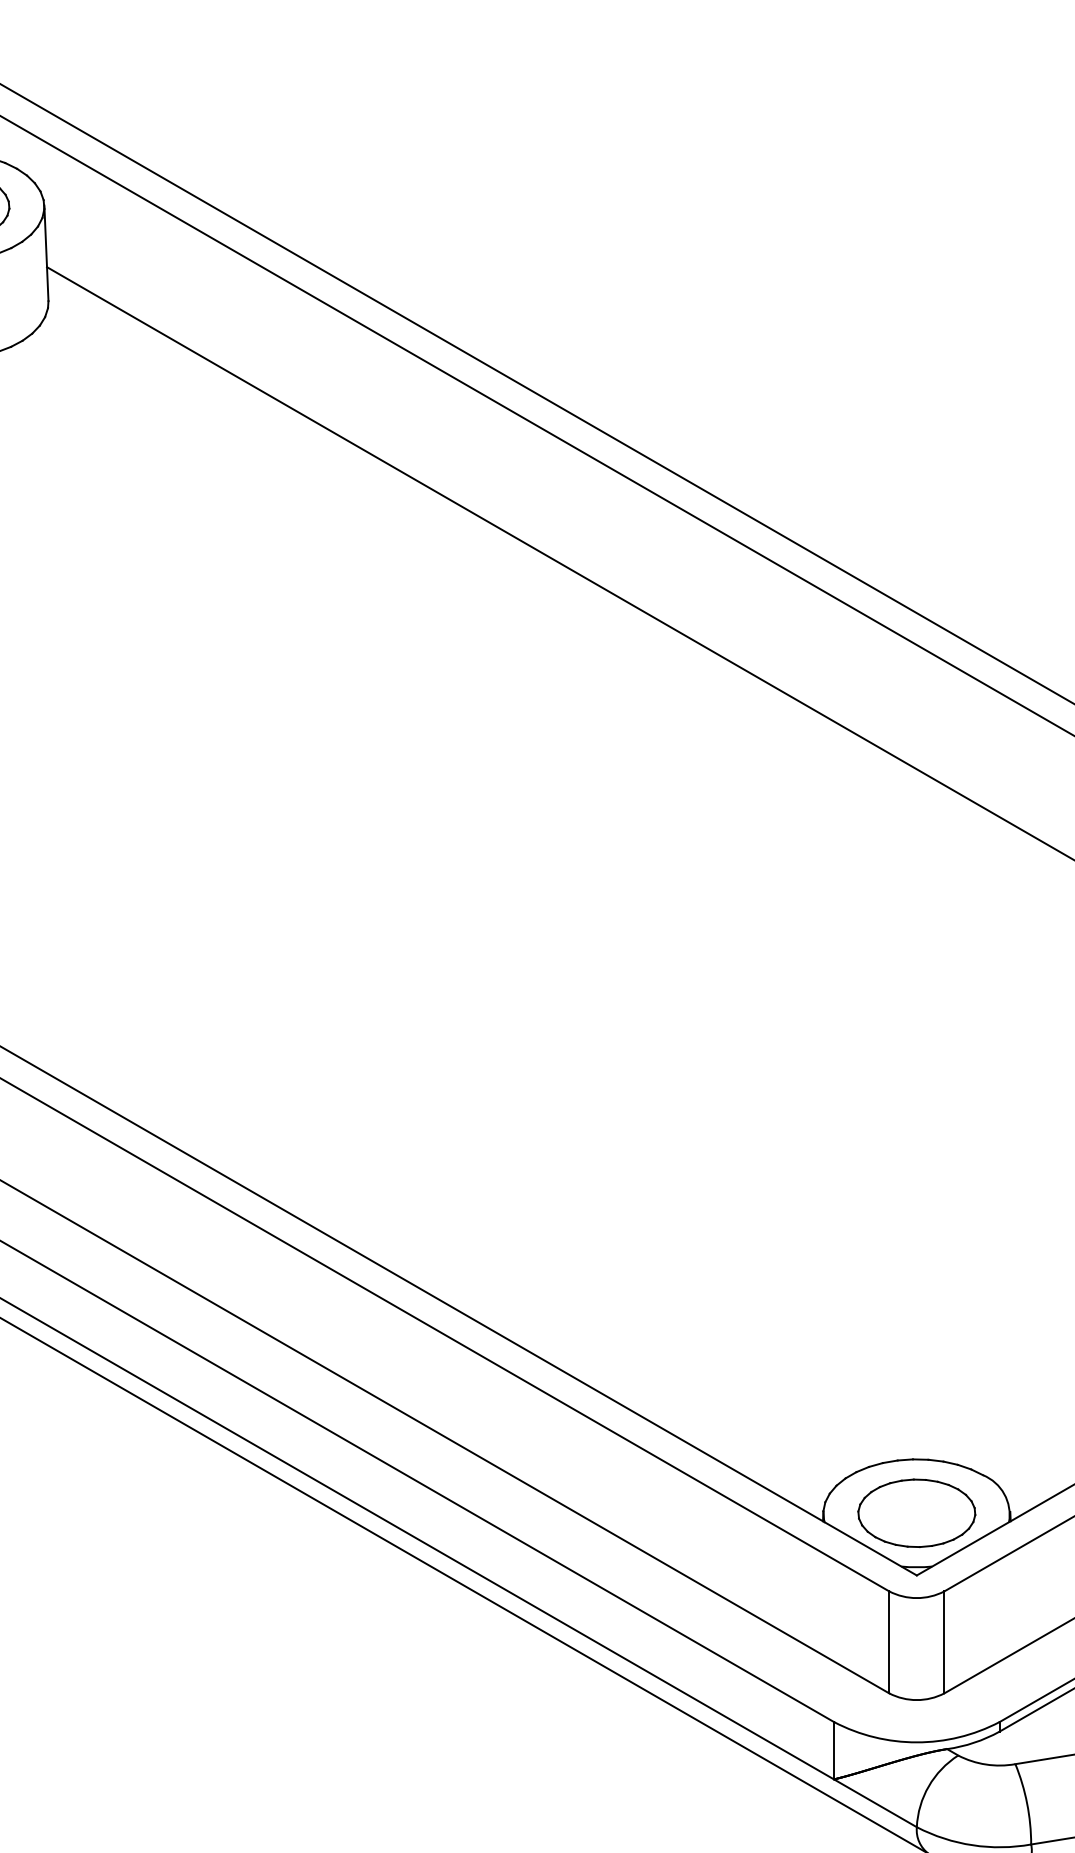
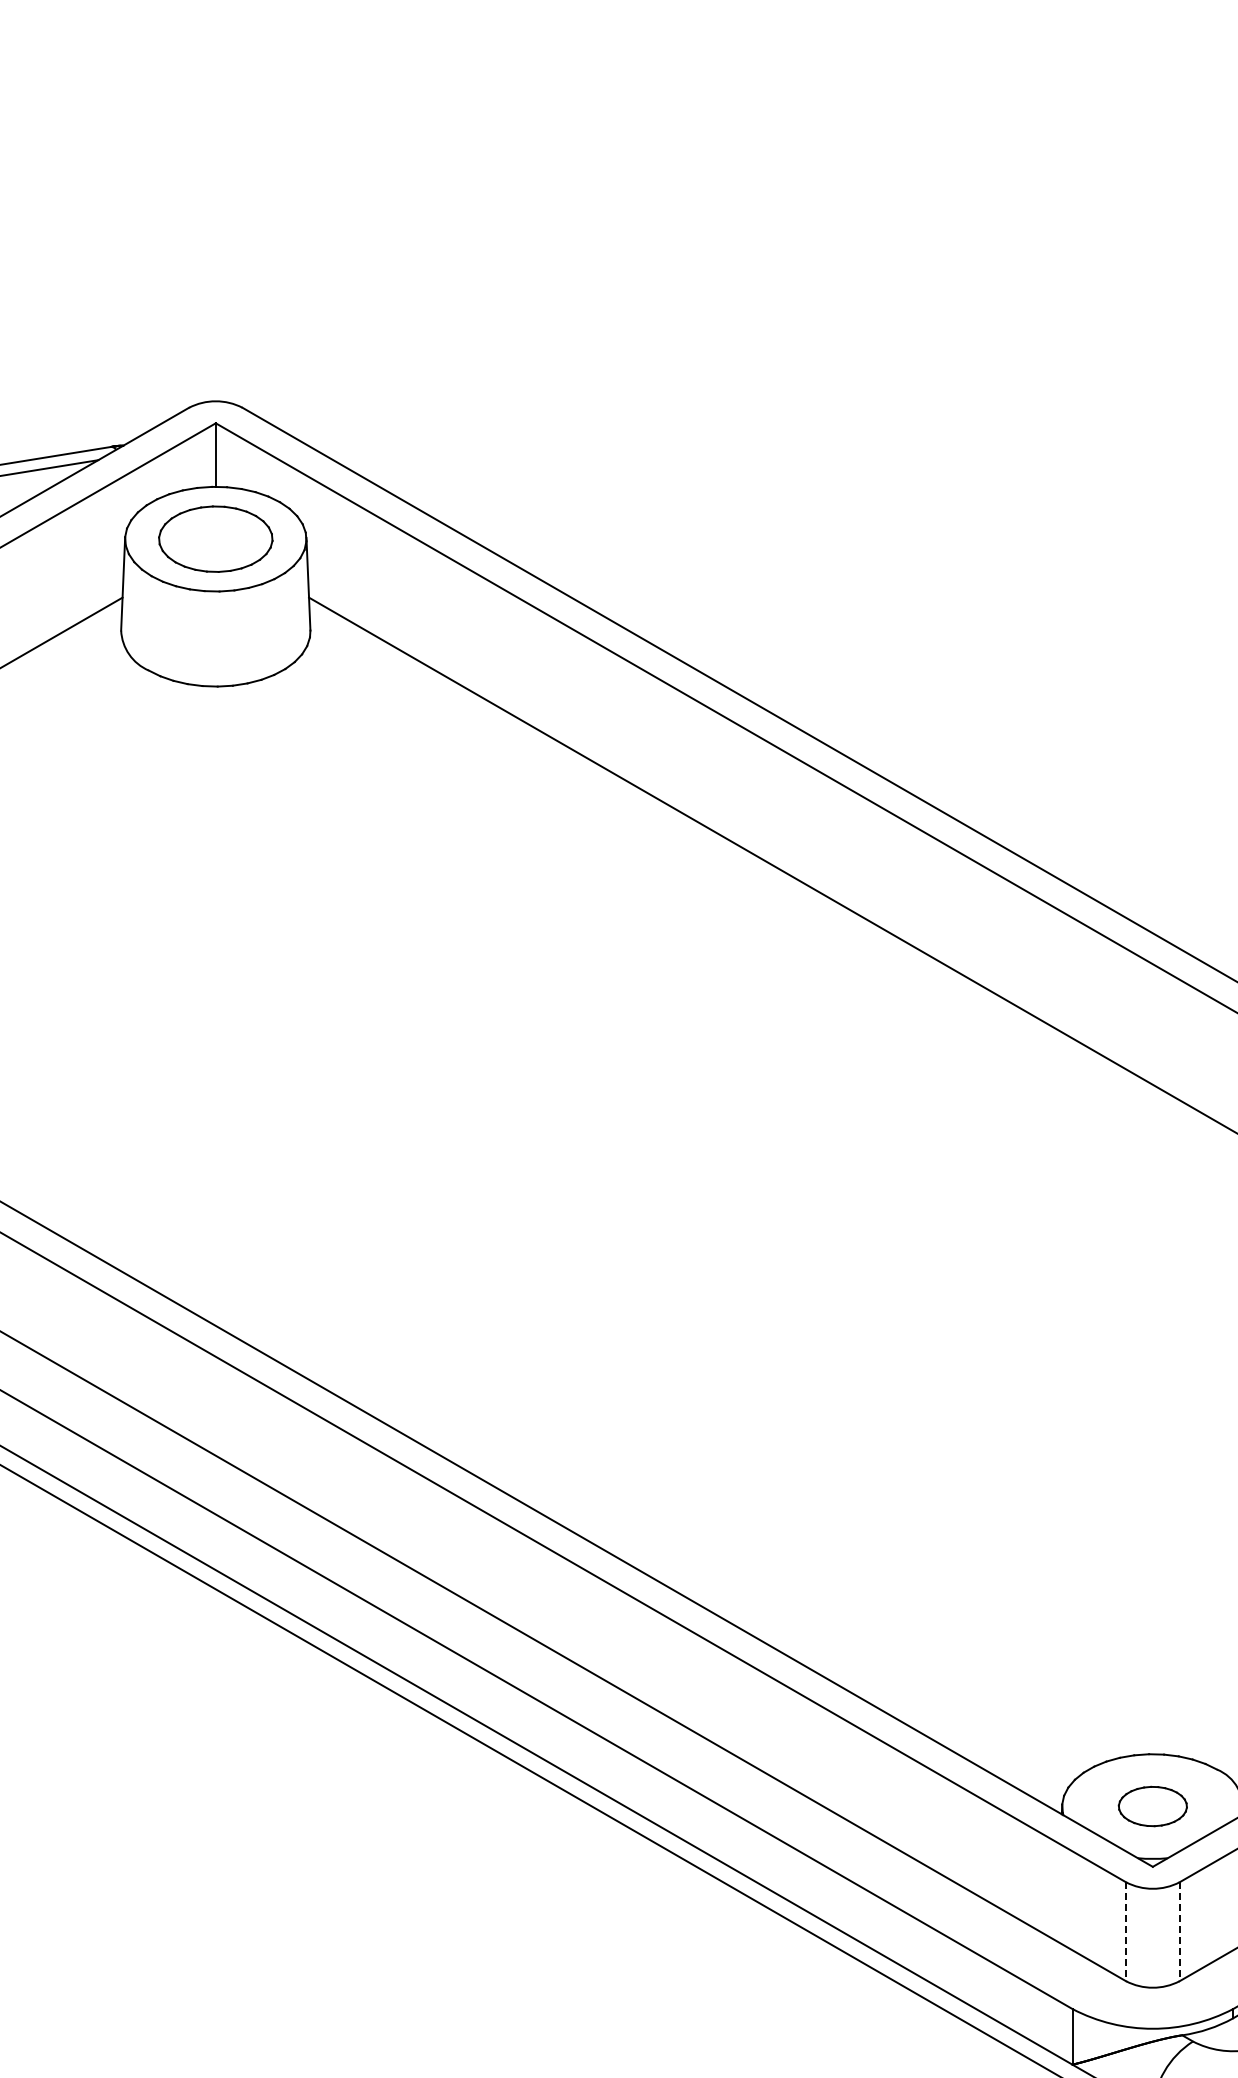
part: (916, 1513) -> (1152, 1806), size x0.6
line: (889, 1643) -> (1126, 1932), solid -> dashed
line: (944, 1643) -> (1179, 1932), solid -> dashed

